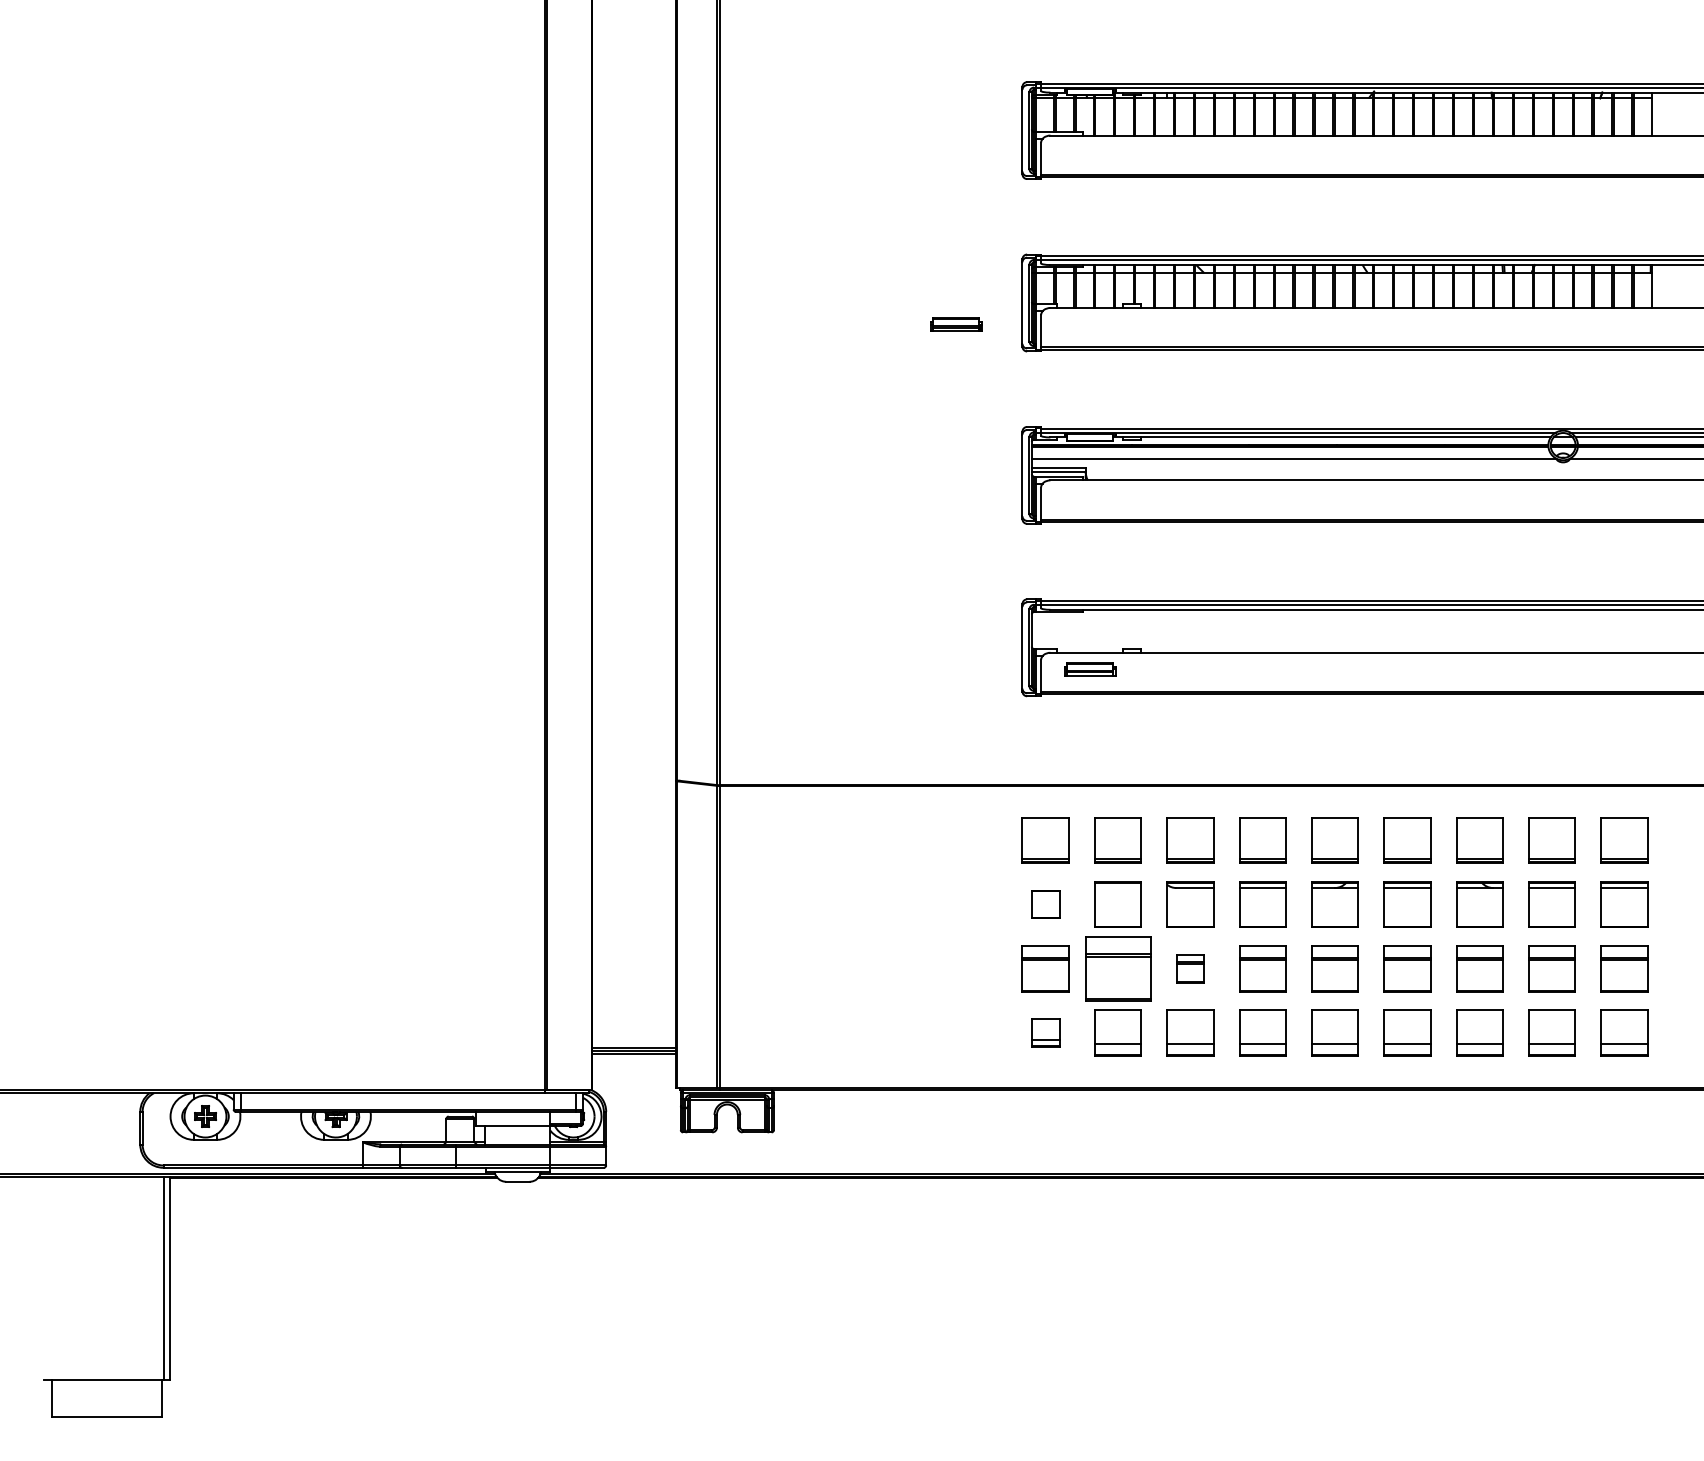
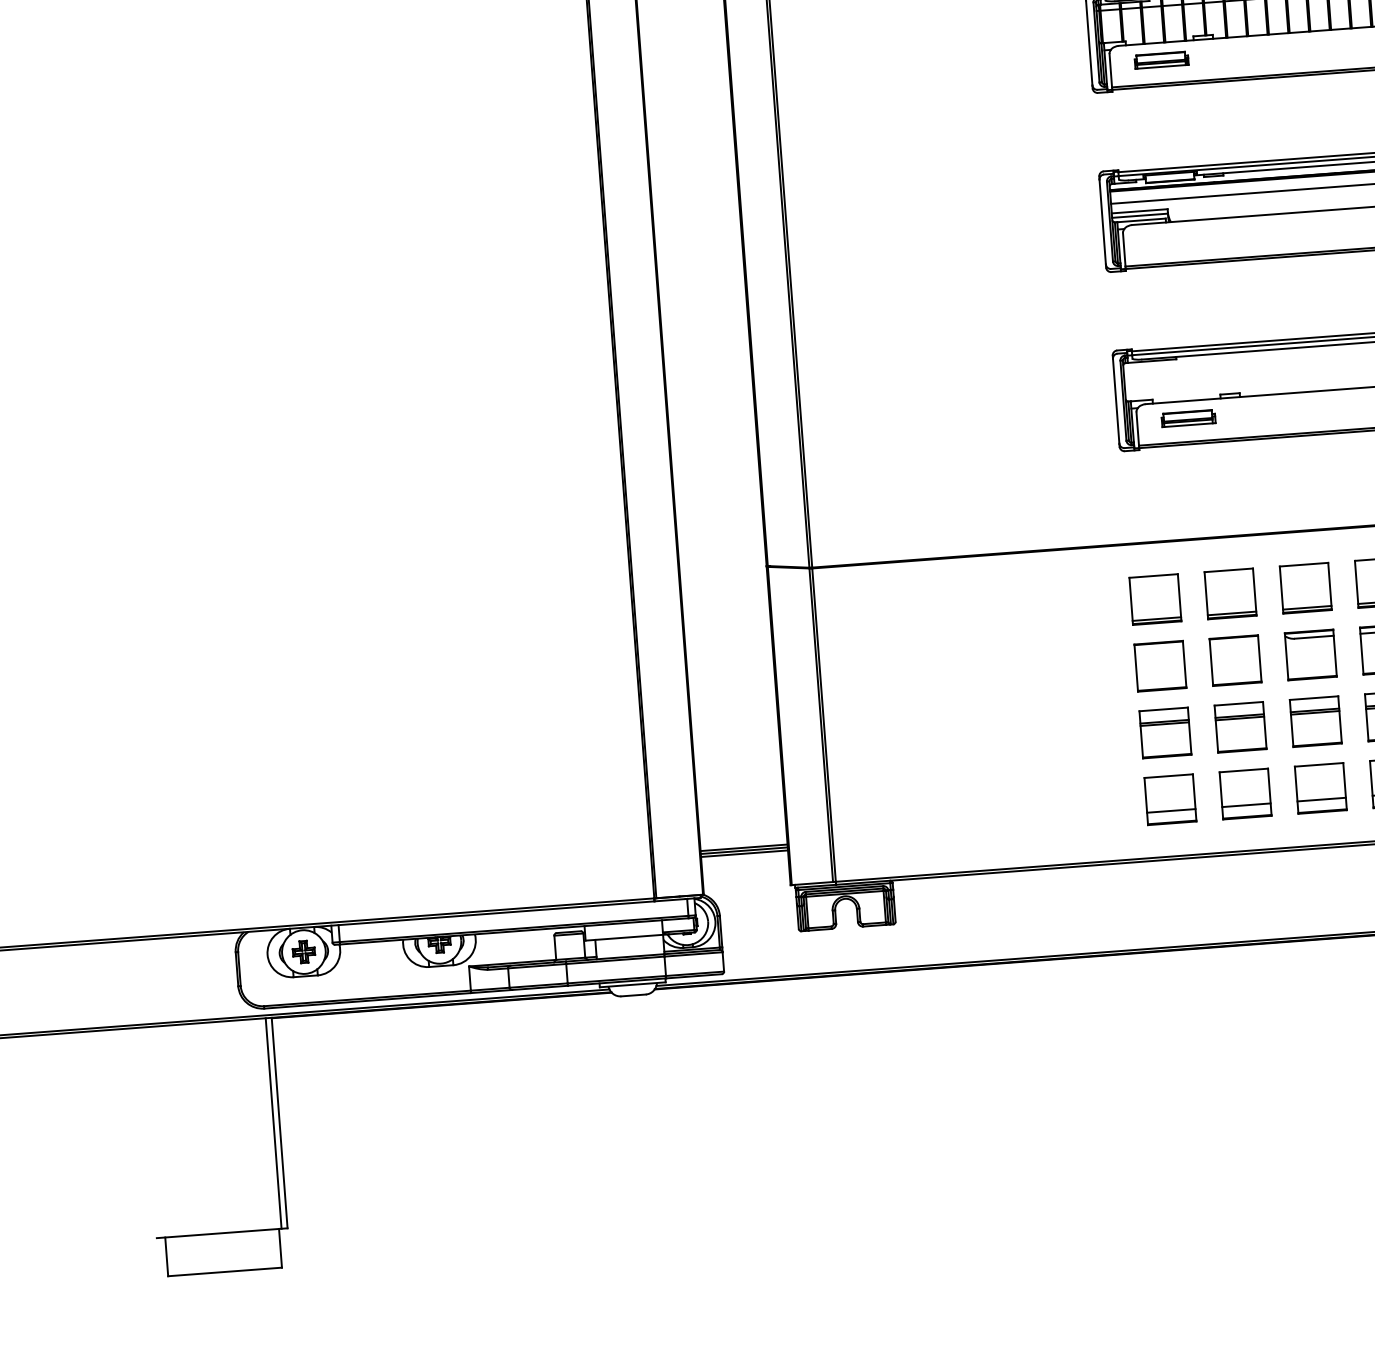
part: (956, 324) -> (1161, 59), moved
part: (1045, 904) -> (1160, 666), size x1.67
part: (1117, 968) -> (1239, 726), size x0.71
part: (1190, 968) -> (1315, 721), size x1.67
part: (1045, 1032) -> (1170, 799), size x1.67

